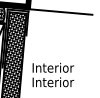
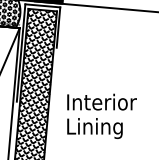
text: (53, 83) -> (102, 128), Interior -> Lining

